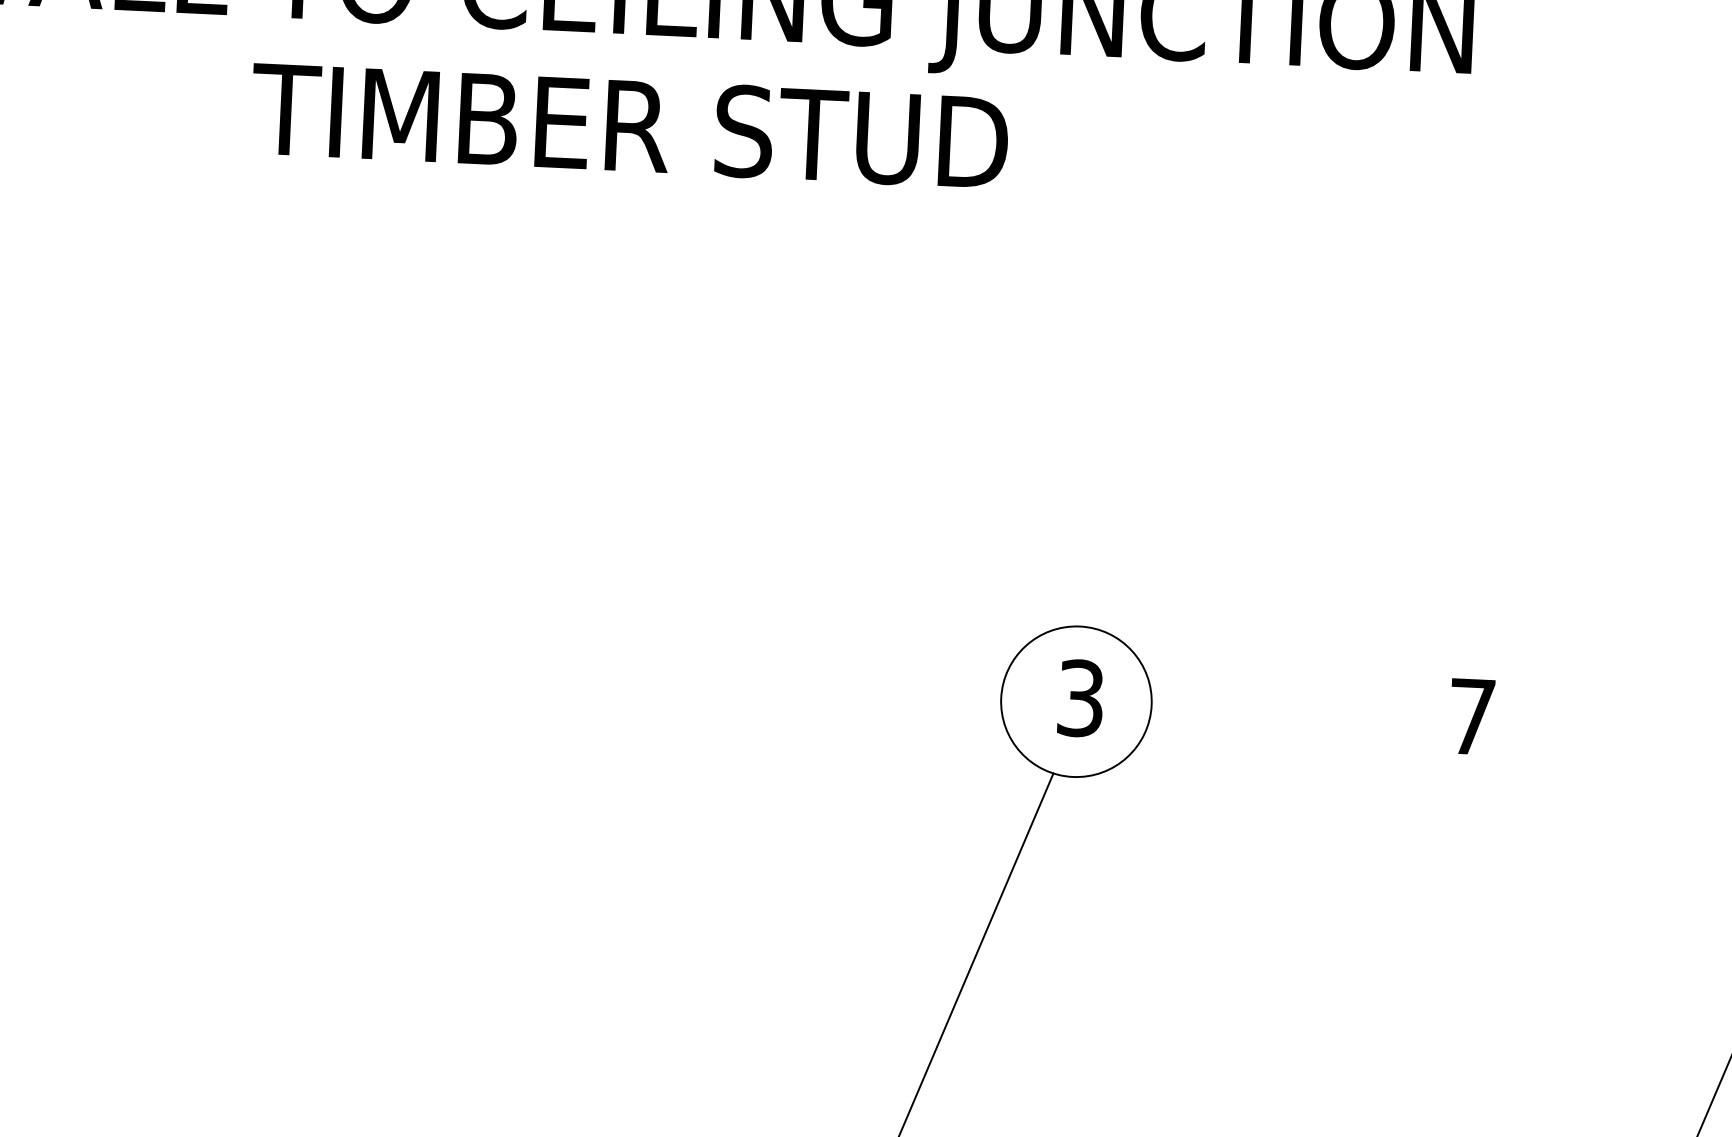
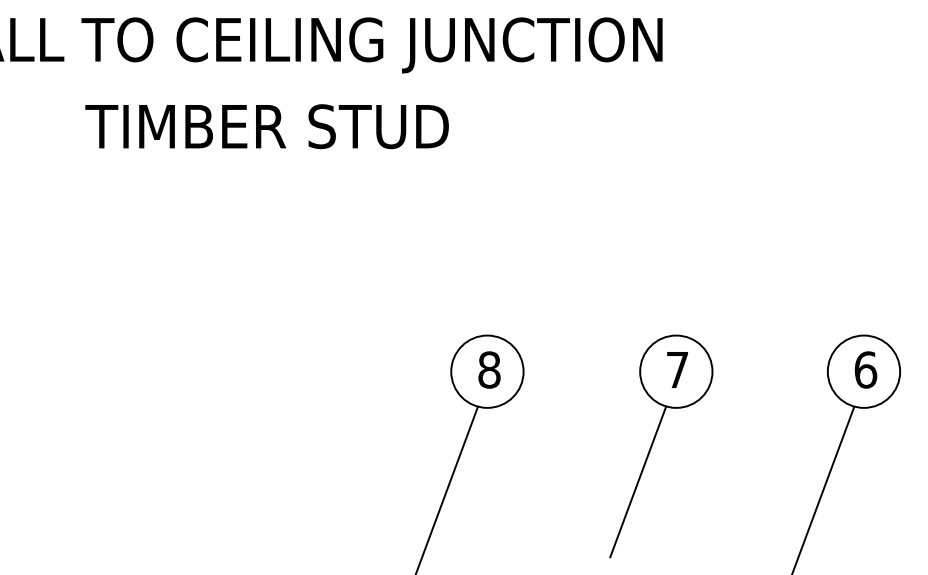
text: (628, 125) -> (266, 126), moved
text: (1080, 697) -> (489, 369), 3 -> 8
part: (1414, 869) -> (653, 444), added

